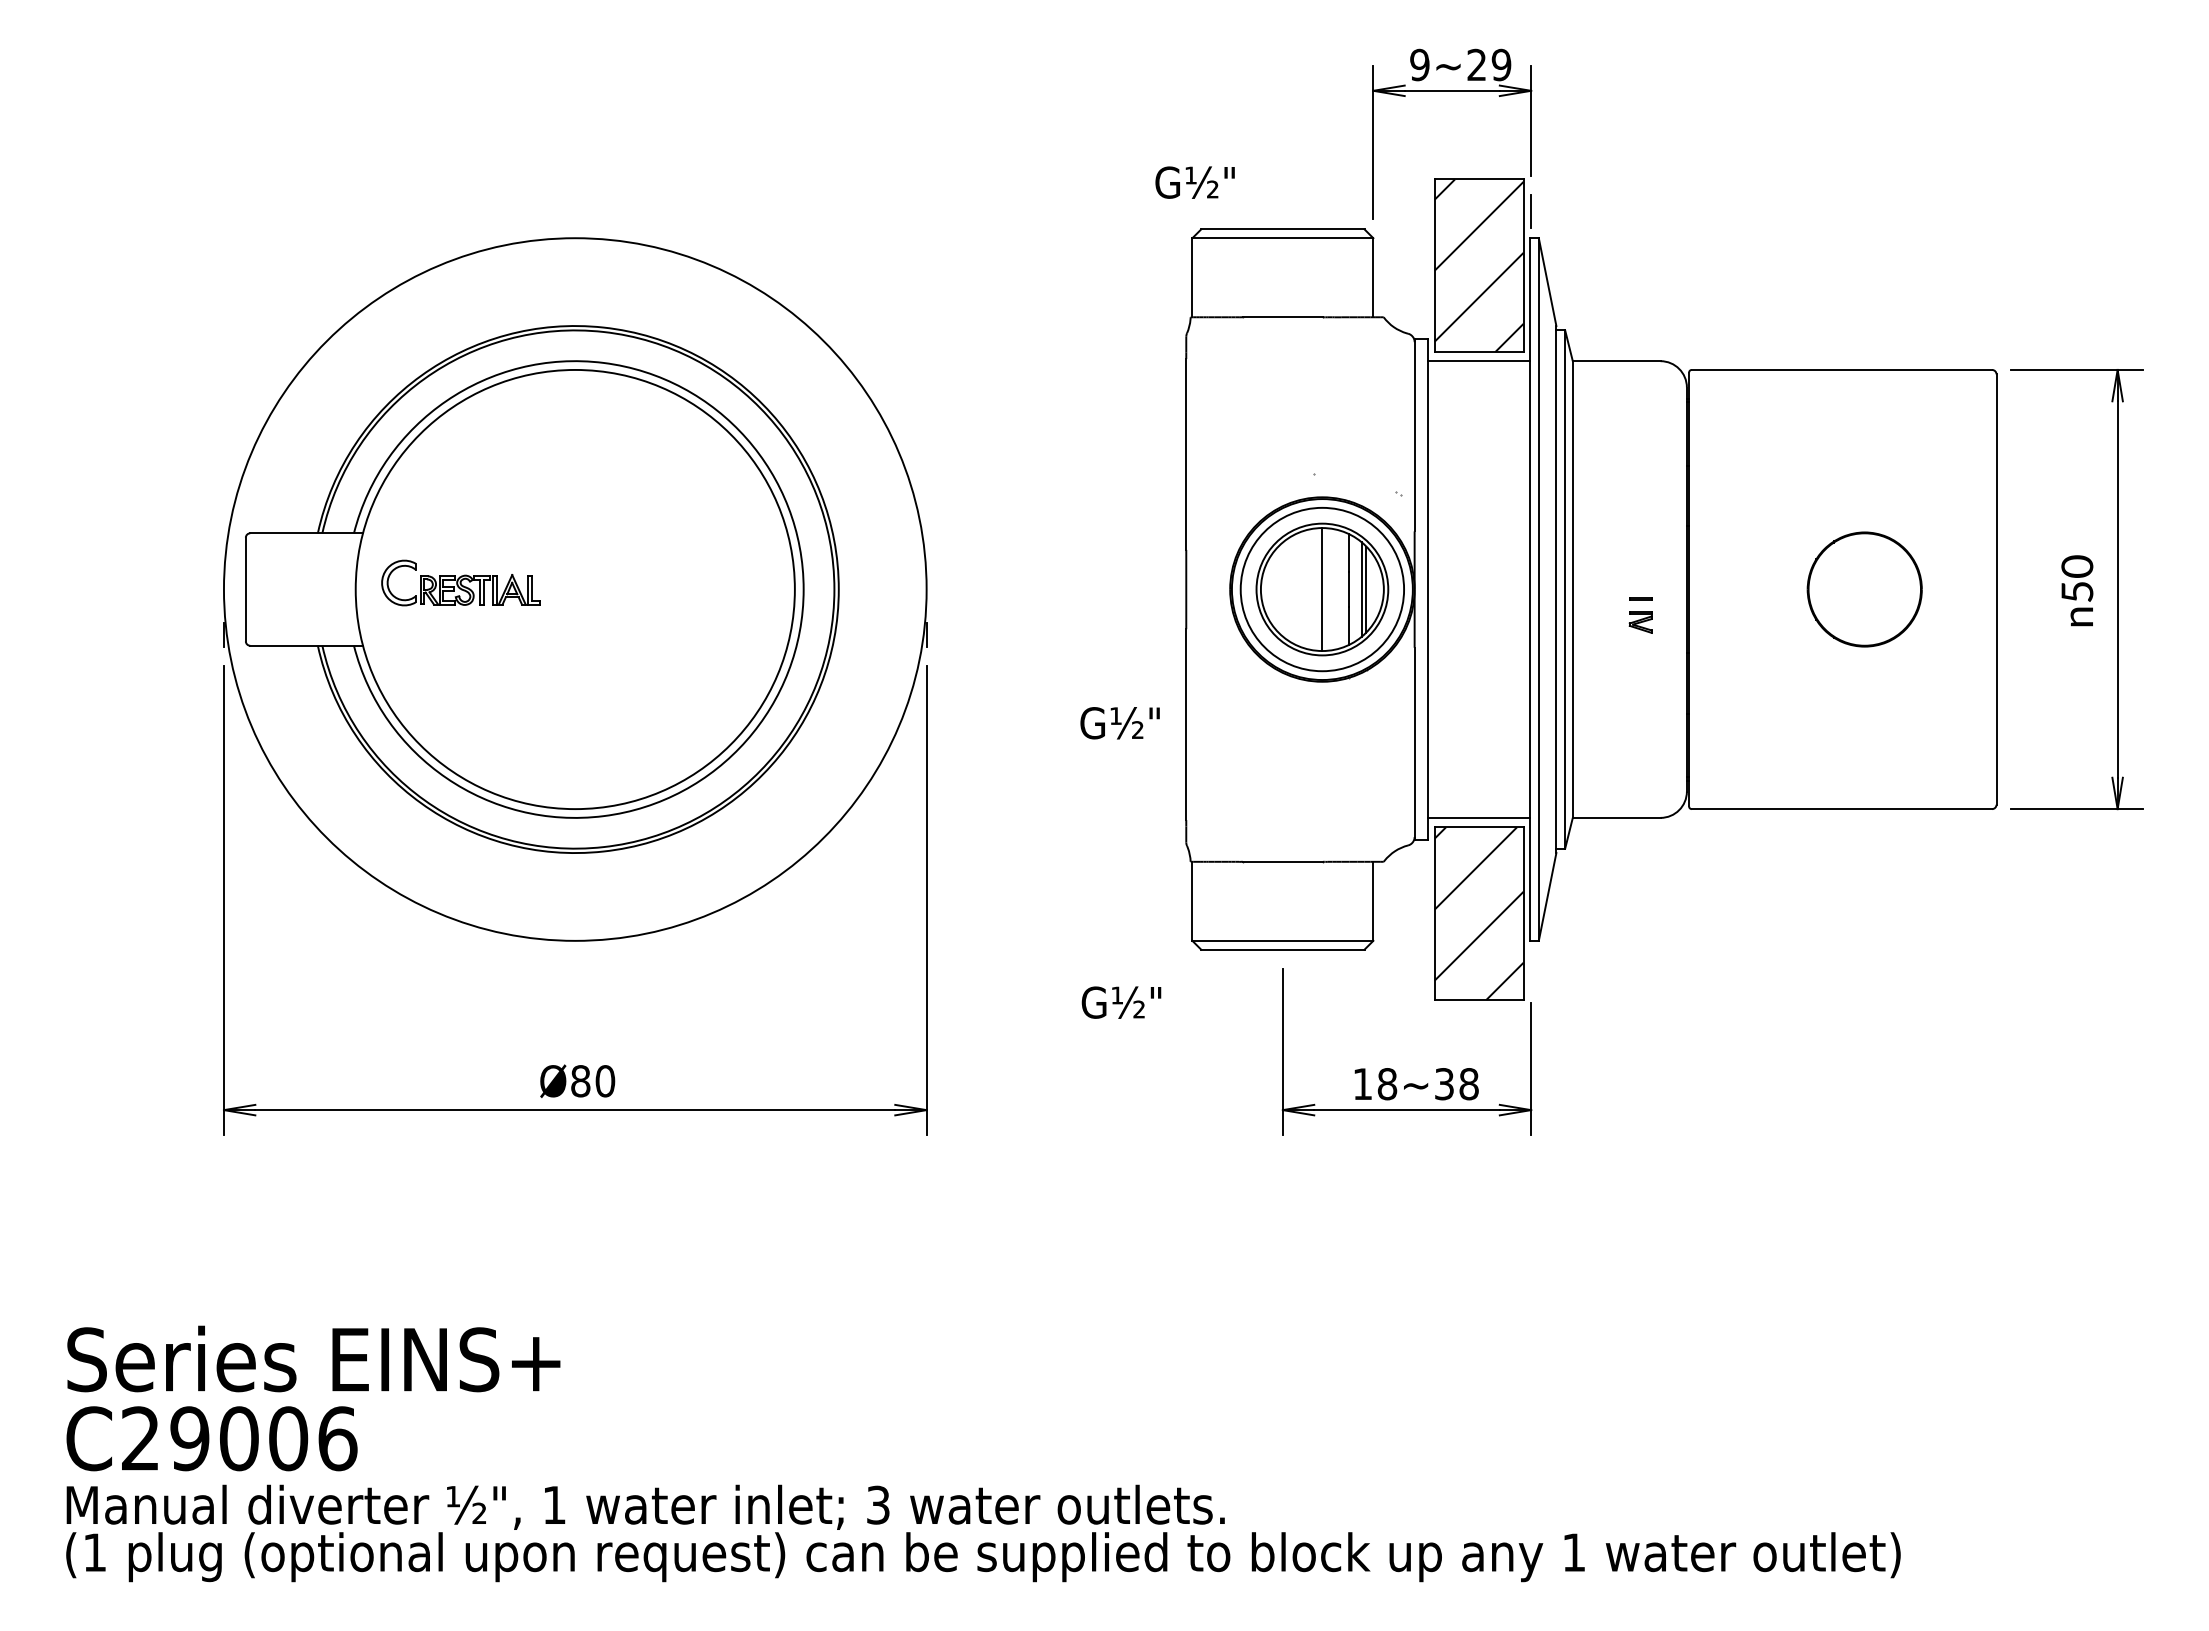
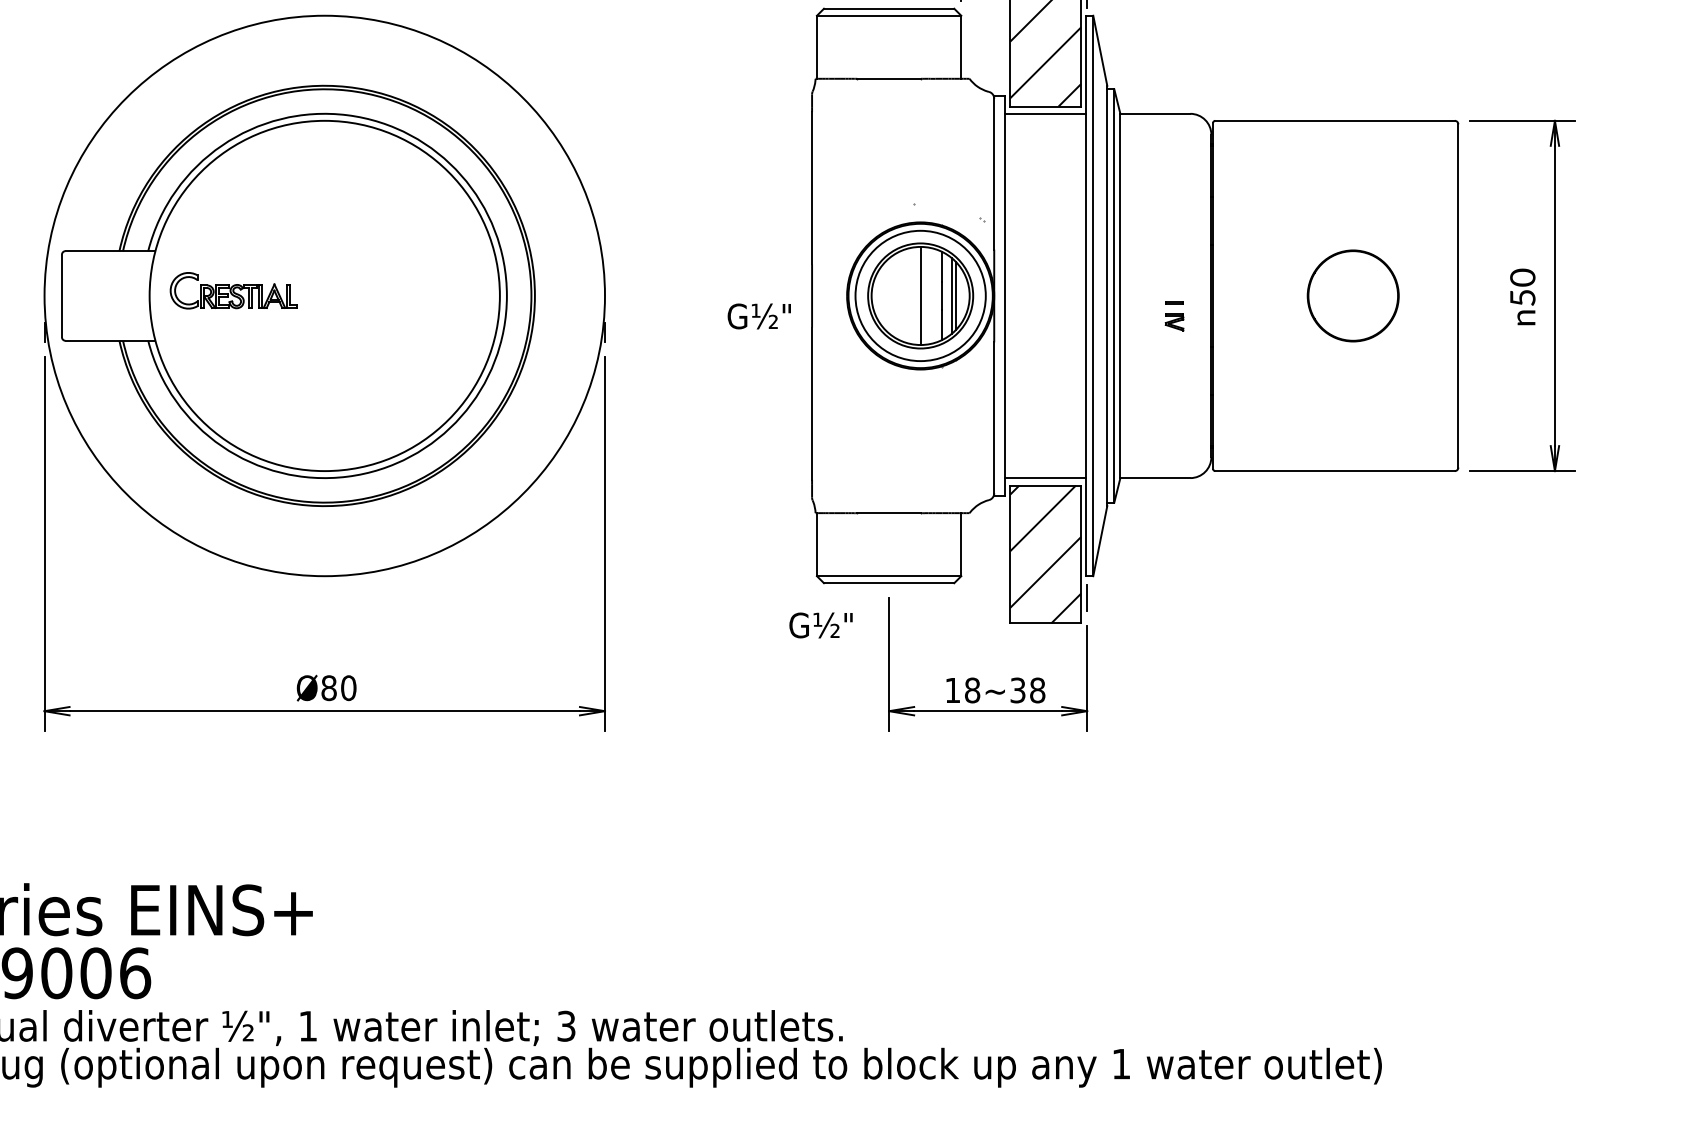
text: (1119, 723) -> (758, 316), moved
line: (1531, 967) -> (1087, 597), added
text: (1121, 1002) -> (821, 625), moved

